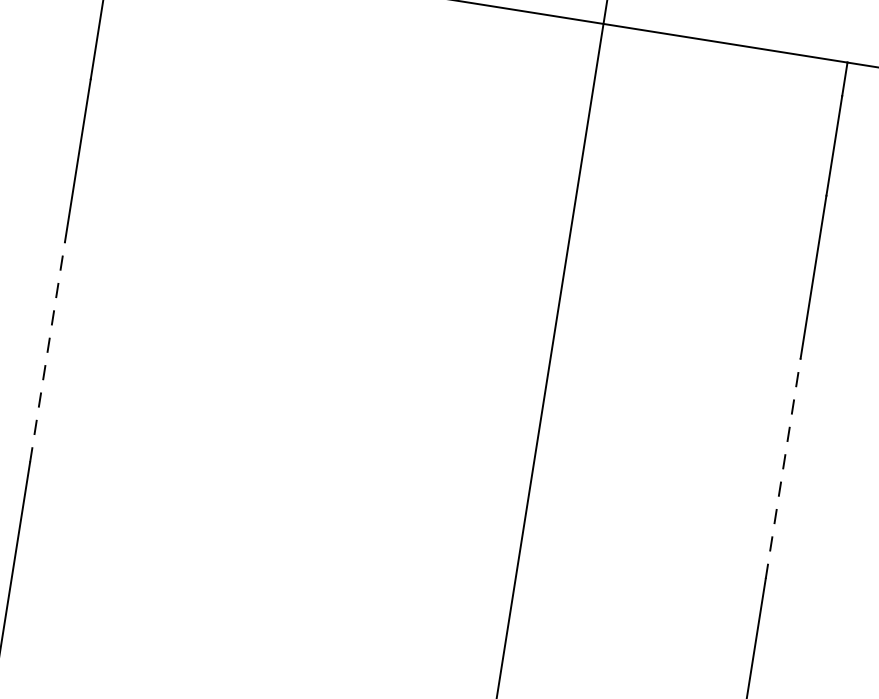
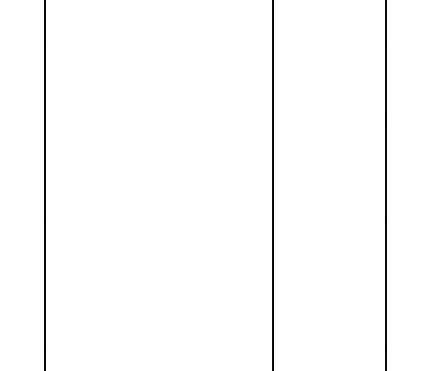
line: (48, 350) -> (45, 170), dashed -> solid
line: (782, 466) -> (385, 170), dashed -> solid

